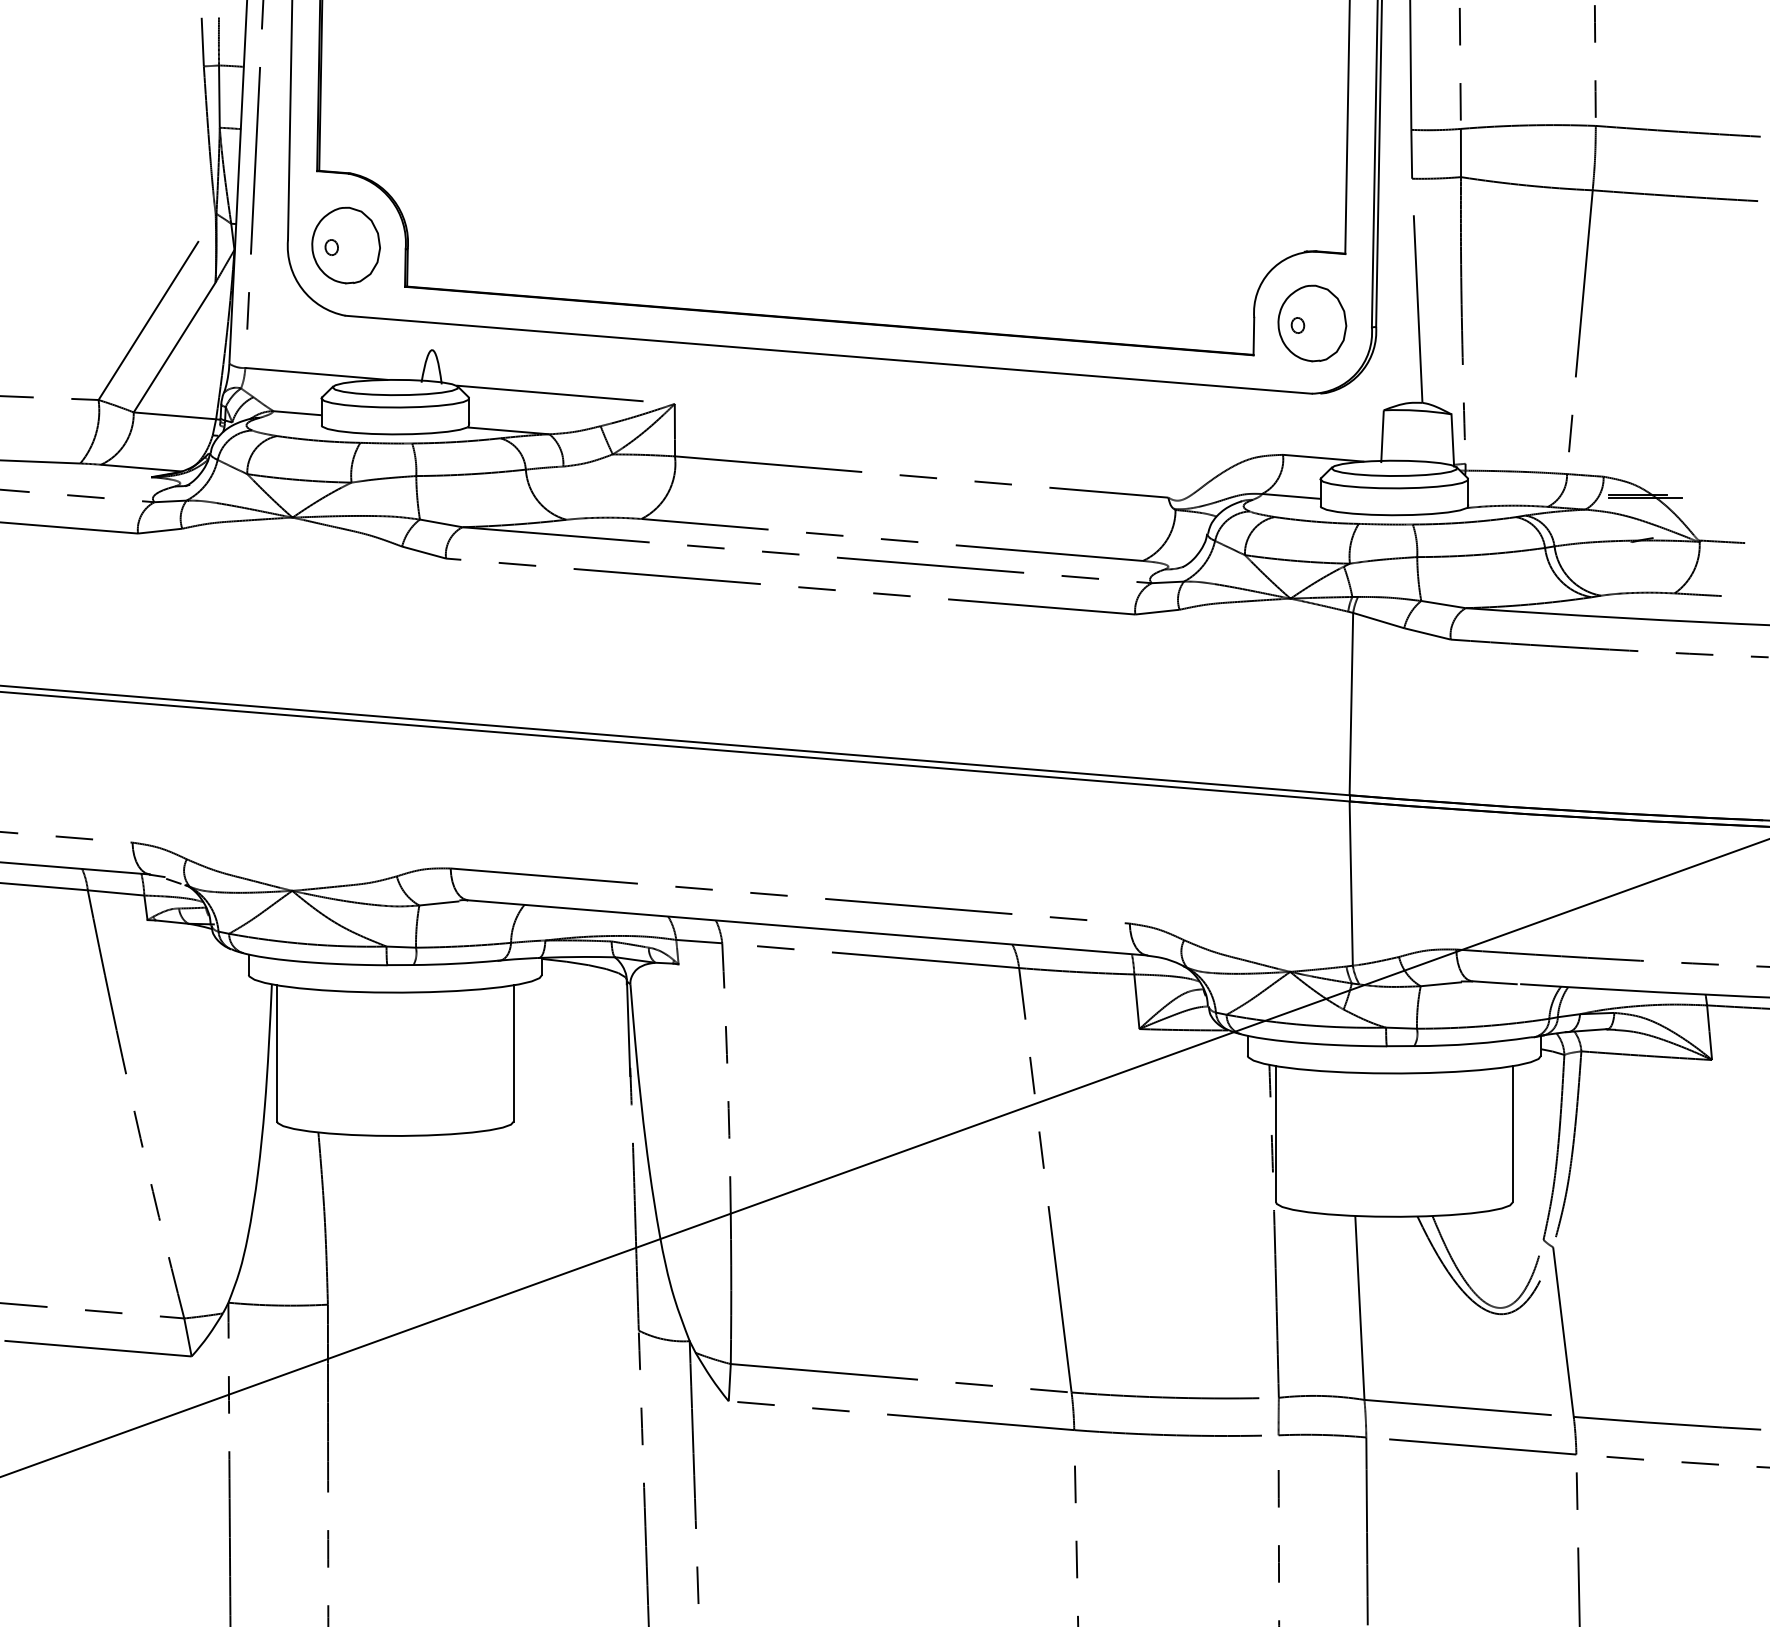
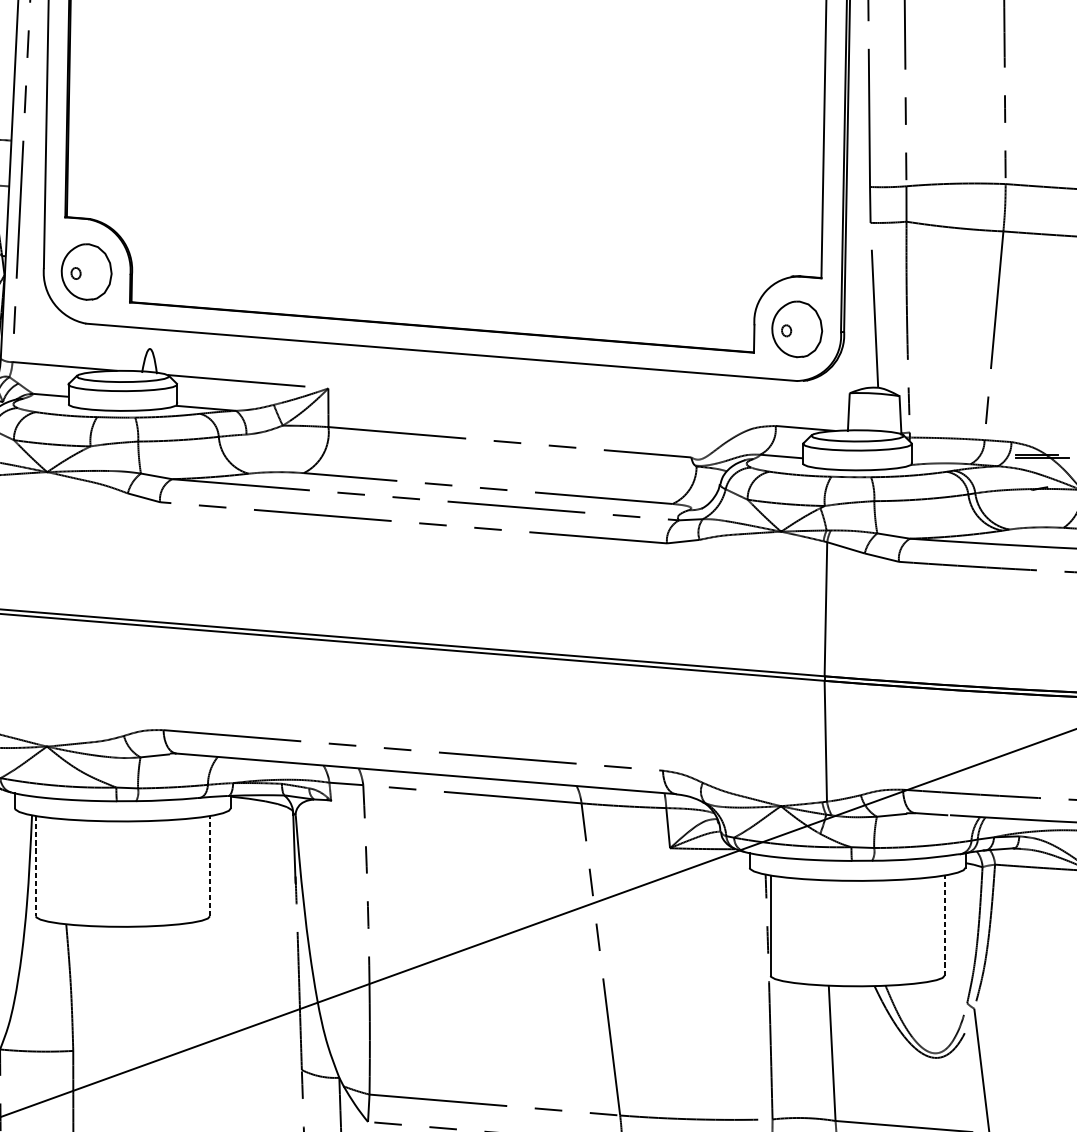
line: (513, 1052) -> (209, 865), solid -> dashed
line: (277, 1053) -> (36, 866), solid -> dashed
line: (1512, 1133) -> (944, 925), solid -> dashed

